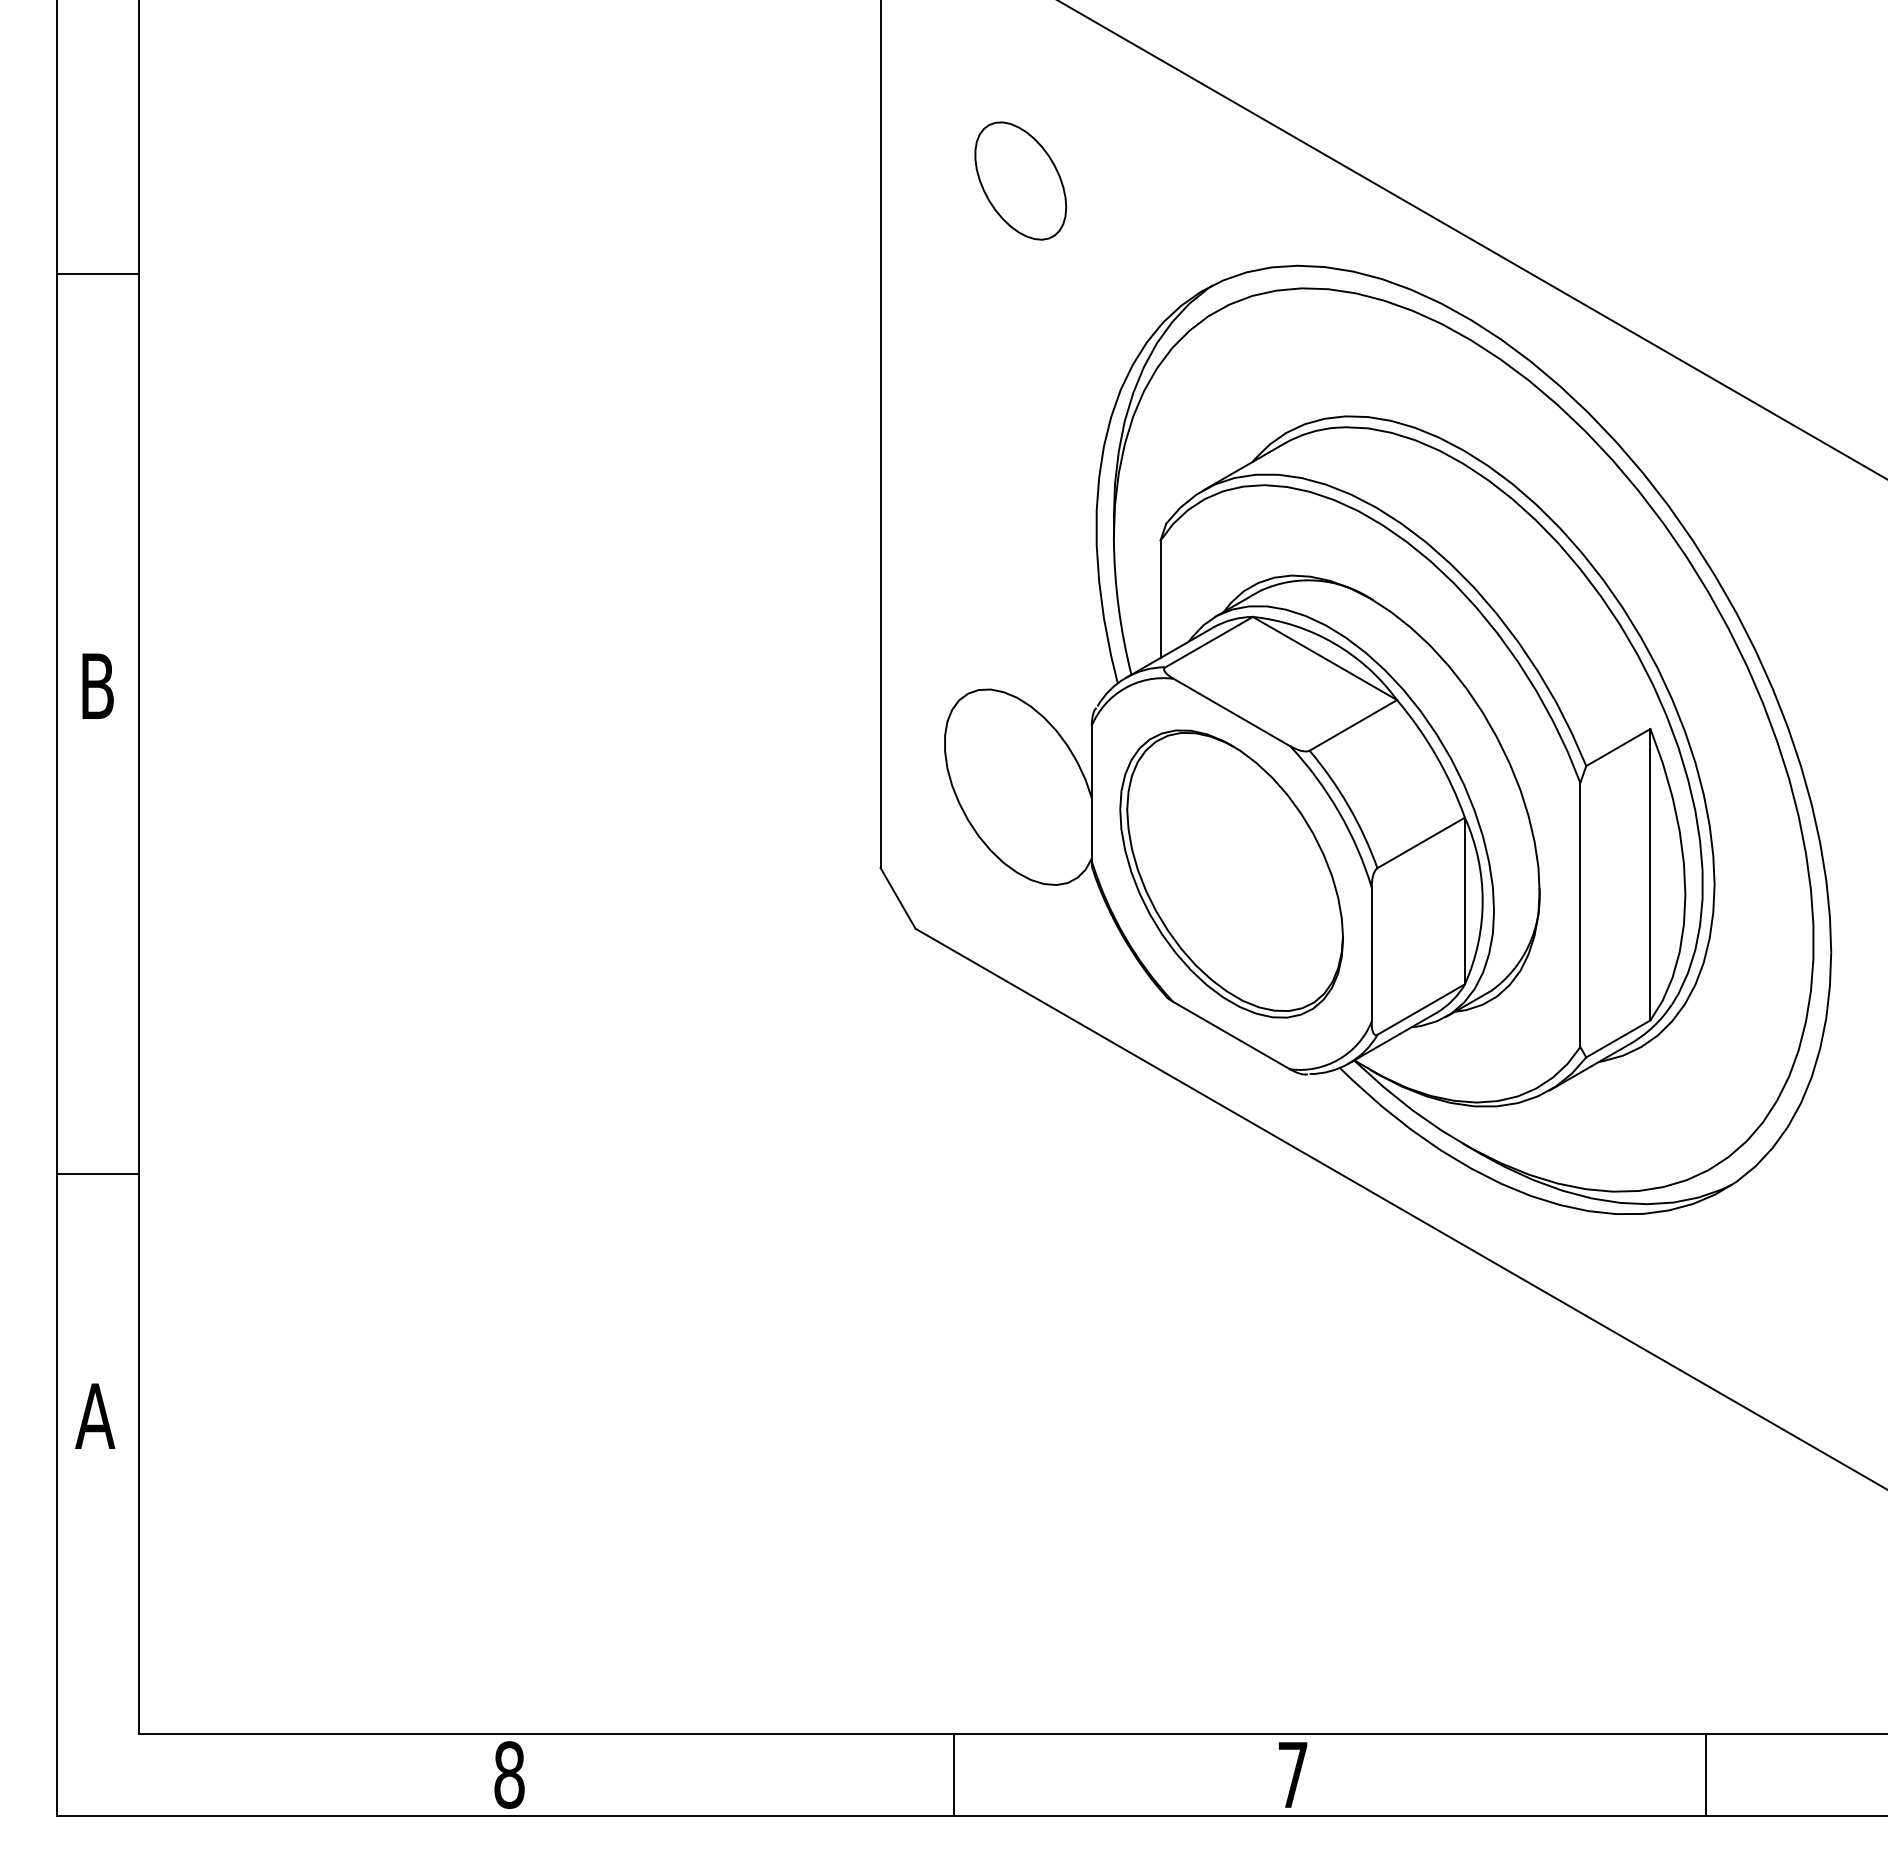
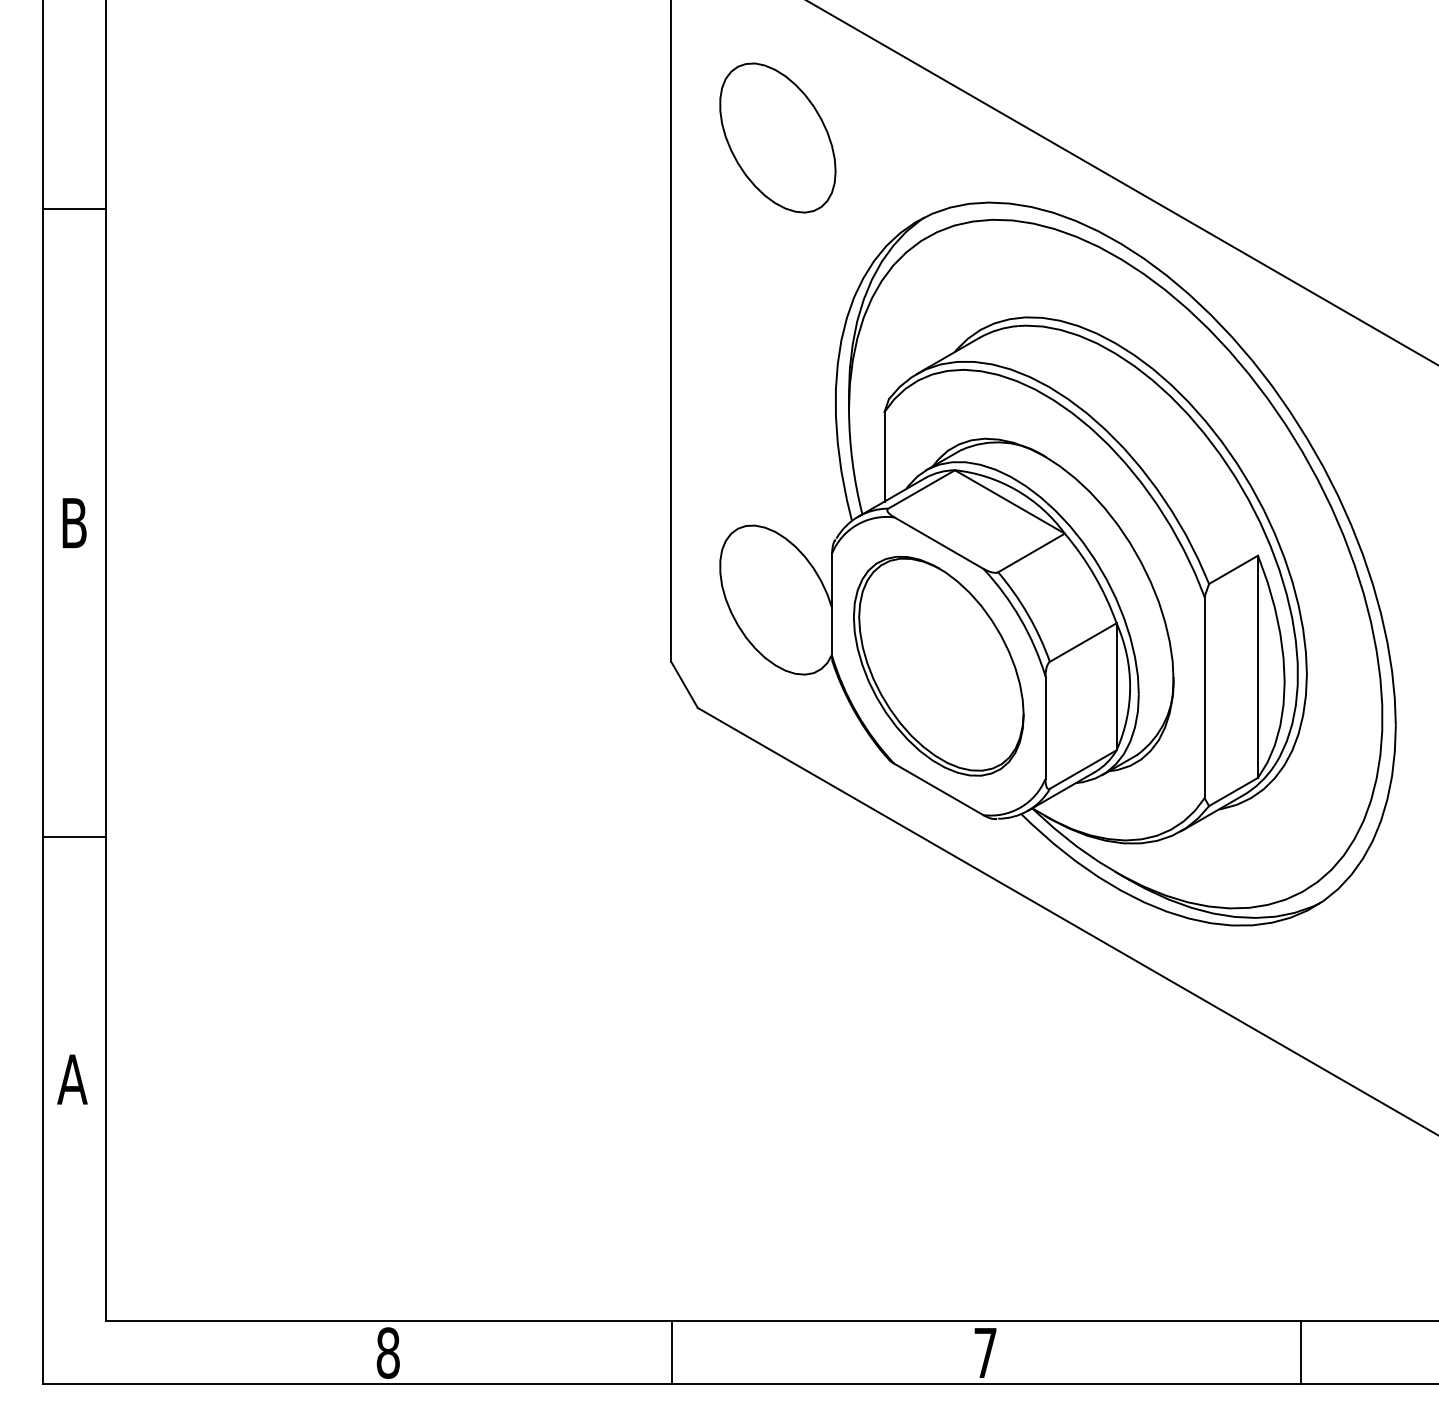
part: (1020, 180) -> (777, 137), size x1.67
line: (97, 1174) -> (74, 837), moved
line: (954, 1774) -> (671, 1352), moved

